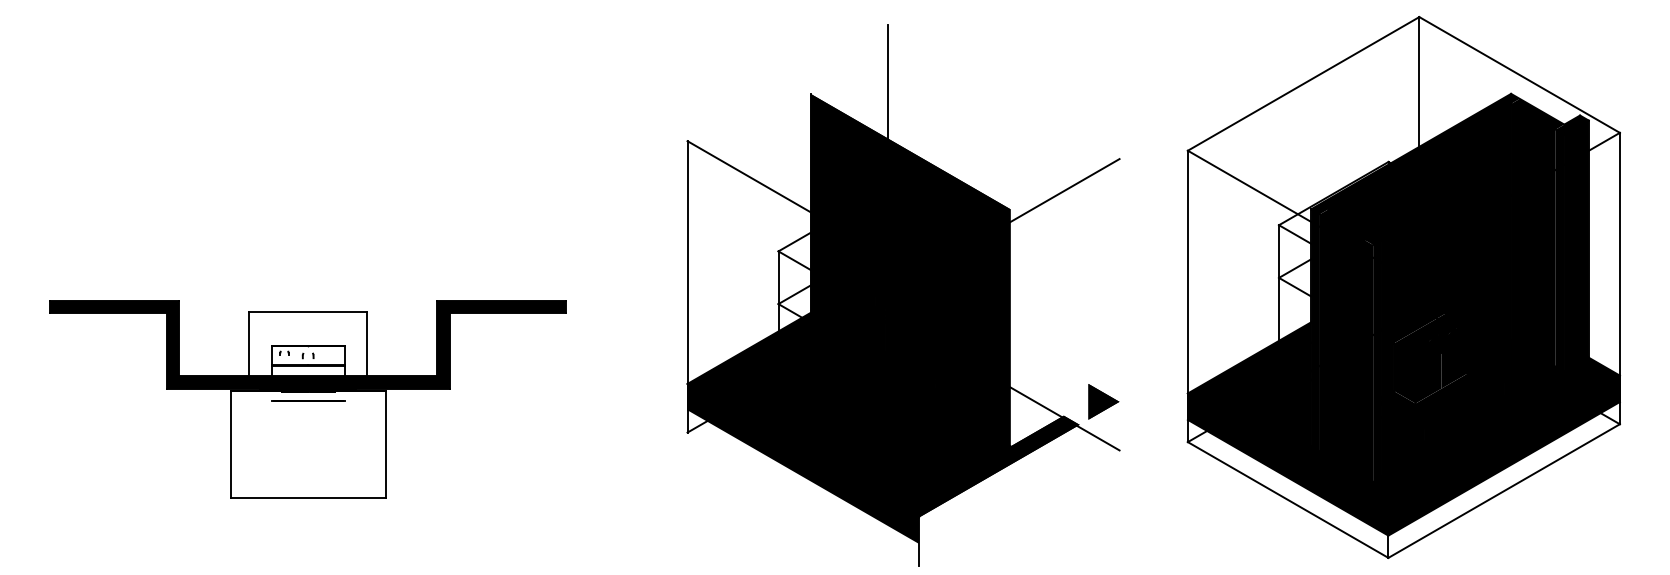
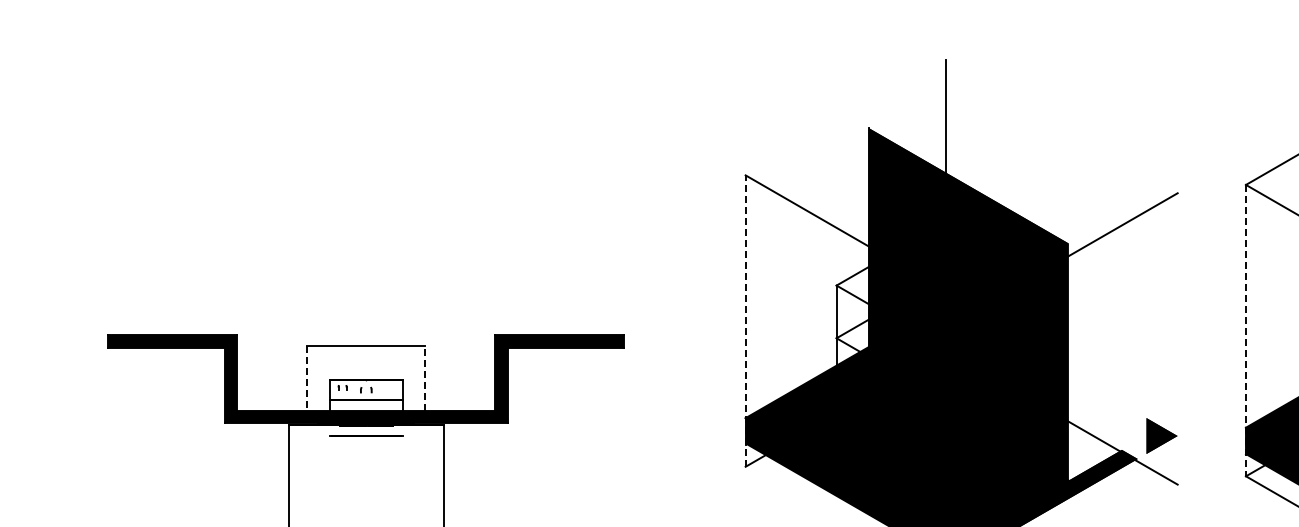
line: (687, 286) -> (745, 320), solid -> dashed
line: (1187, 296) -> (1245, 330), solid -> dashed
line: (367, 343) -> (425, 377), solid -> dashed
line: (249, 344) -> (307, 378), solid -> dashed

